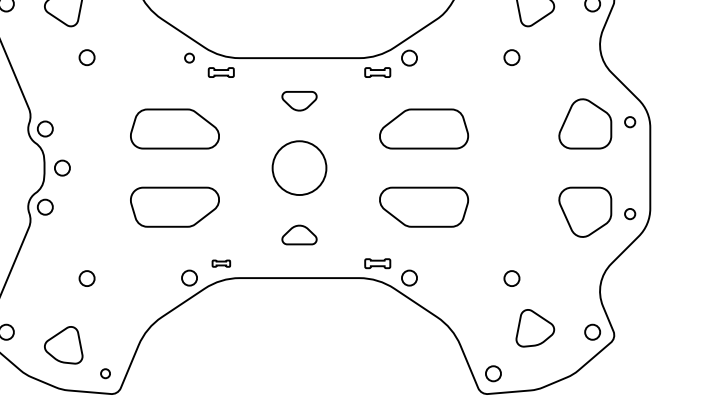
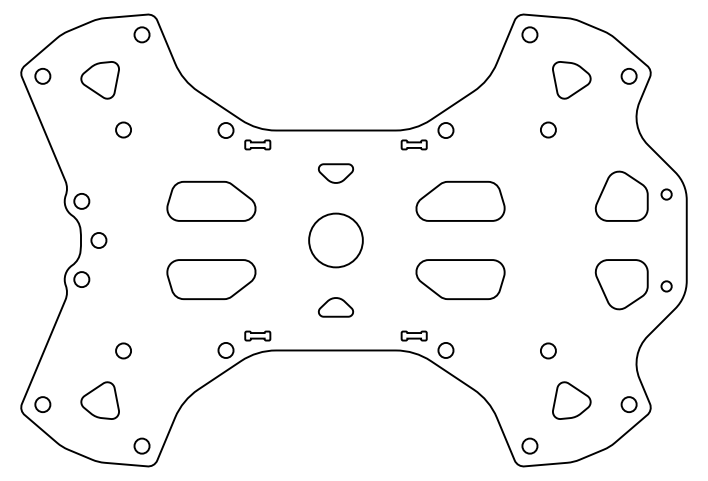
circle: (189, 58) -> (225, 130), size x1.67
part: (221, 263) -> (257, 335), size x1.43
part: (63, 345) -> (99, 400), moved
circle: (105, 373) -> (141, 445), size x1.67

